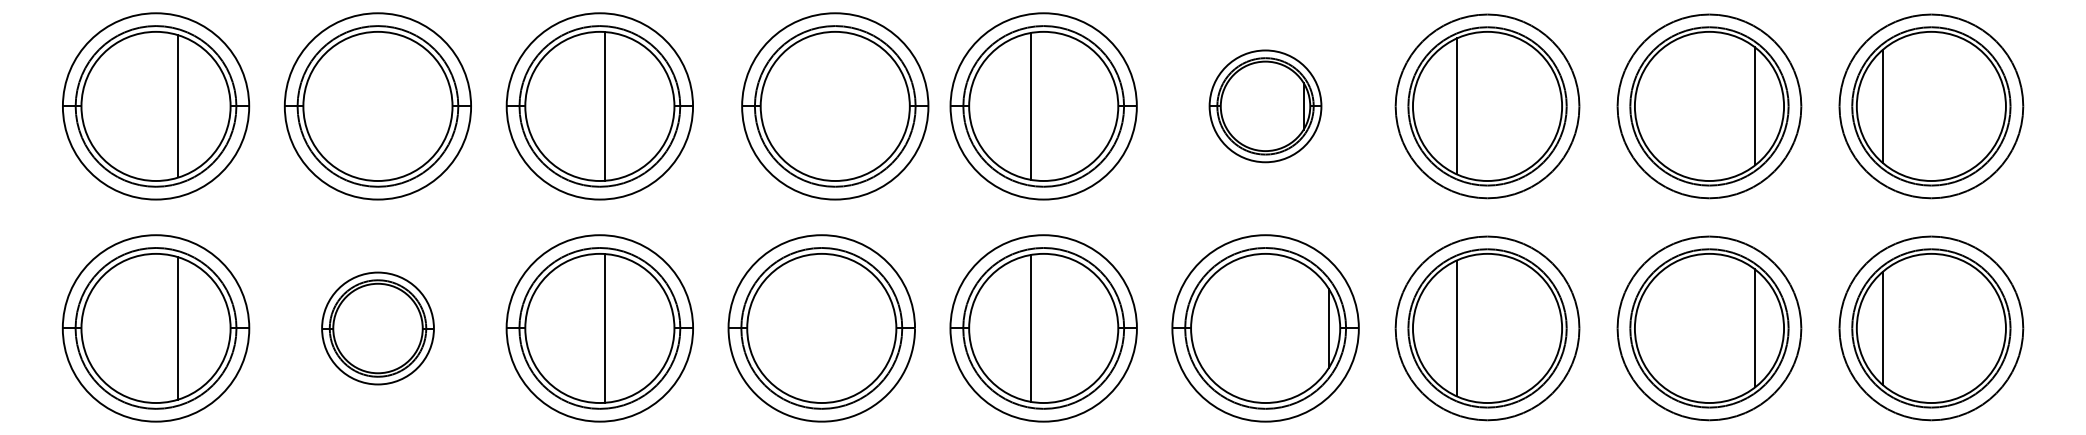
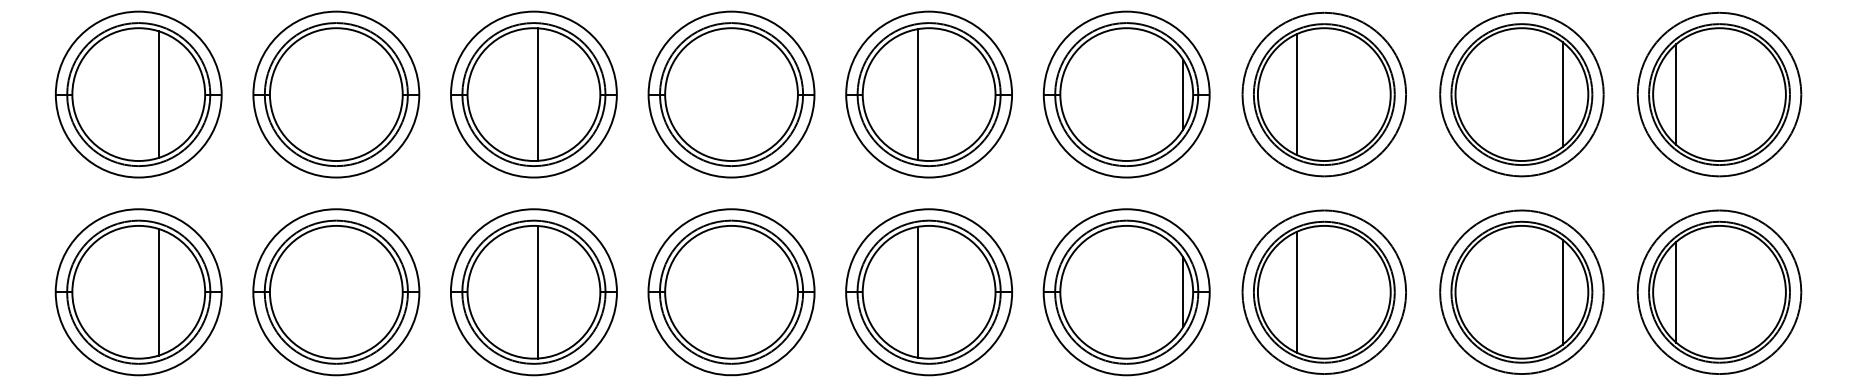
part: (835, 106) -> (731, 94), moved
part: (1265, 106) -> (1126, 94), size x1.67
part: (378, 328) -> (336, 292), size x1.67

